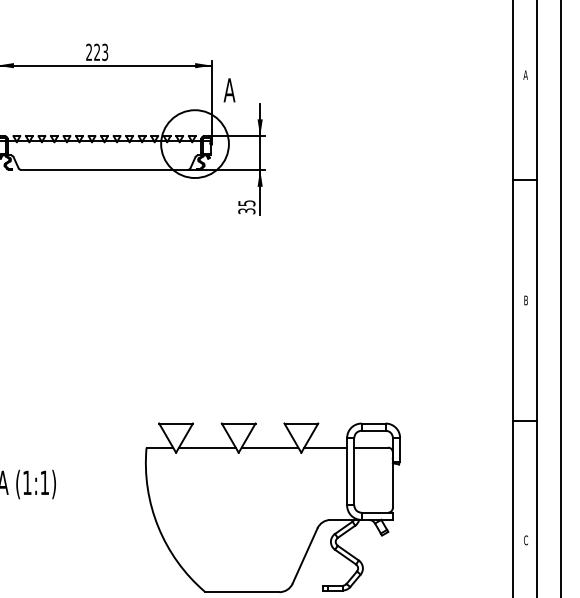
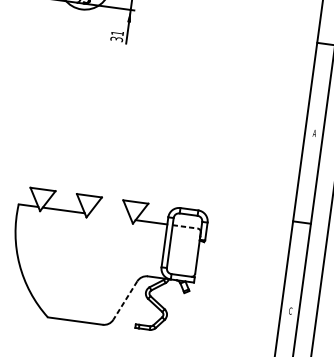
text: (246, 203) -> (117, 33), 35 -> 31
text: (525, 300) -> (314, 133), B -> A
line: (269, 447) -> (109, 216), removed
line: (371, 447) -> (185, 226), solid -> dashed
line: (304, 556) -> (124, 300), solid -> dashed

